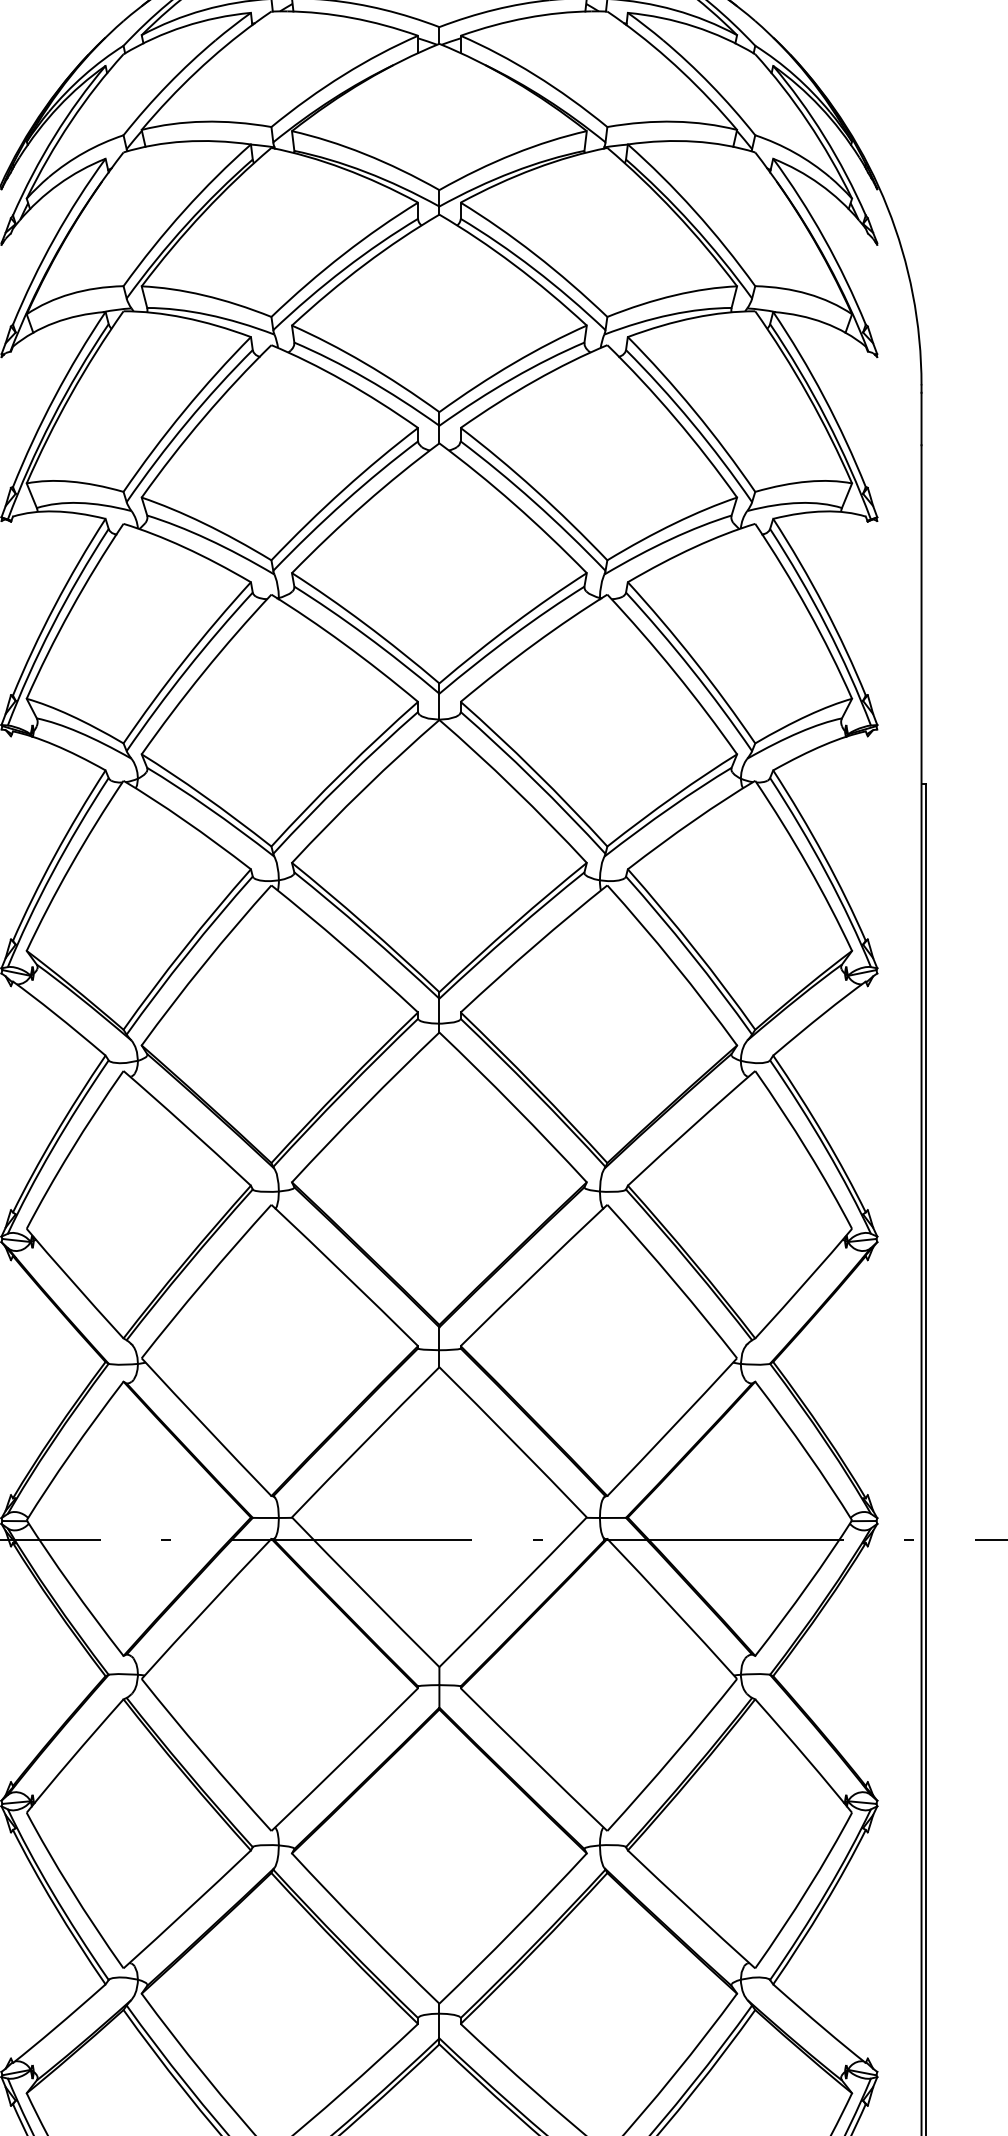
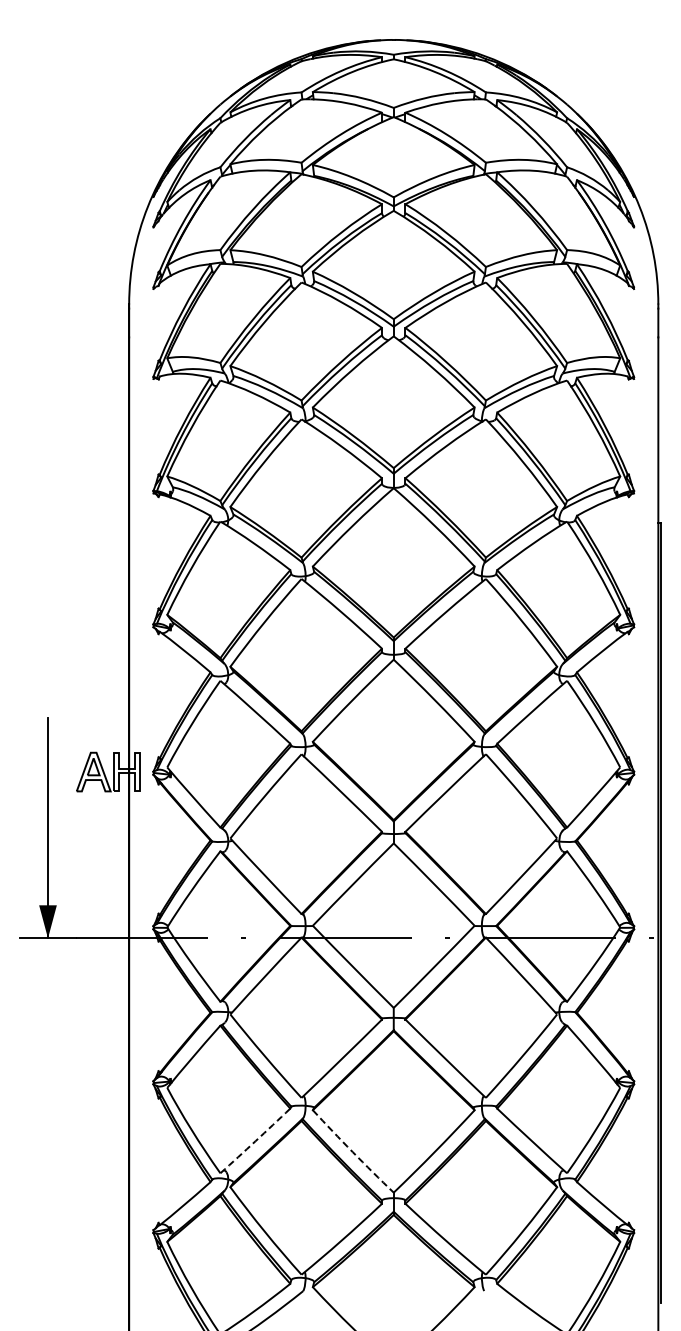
arc: (187, 1910) -> (255, 1141), solid -> dashed
arc: (364, 1930) -> (352, 1152), solid -> dashed

